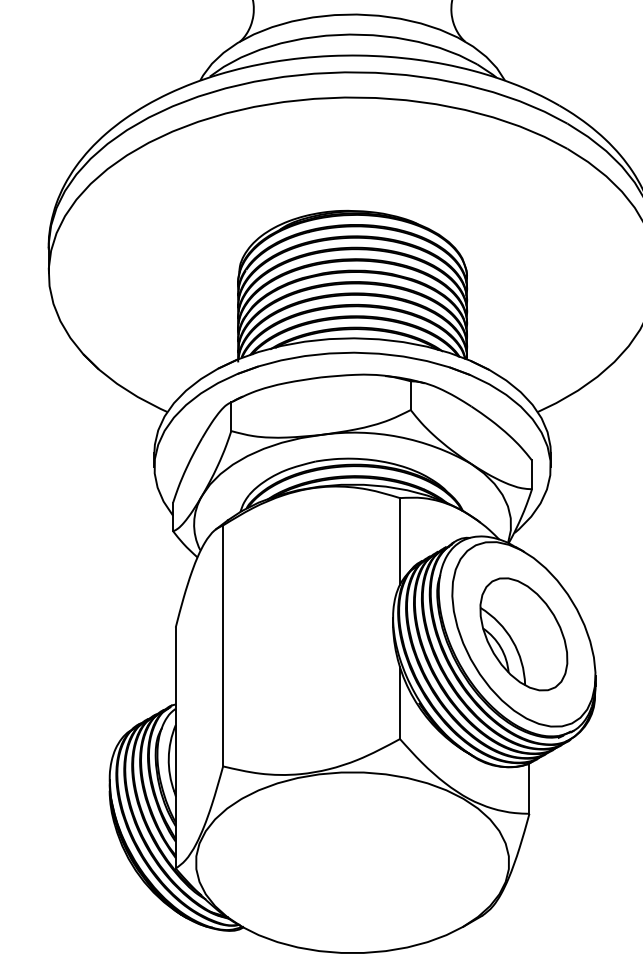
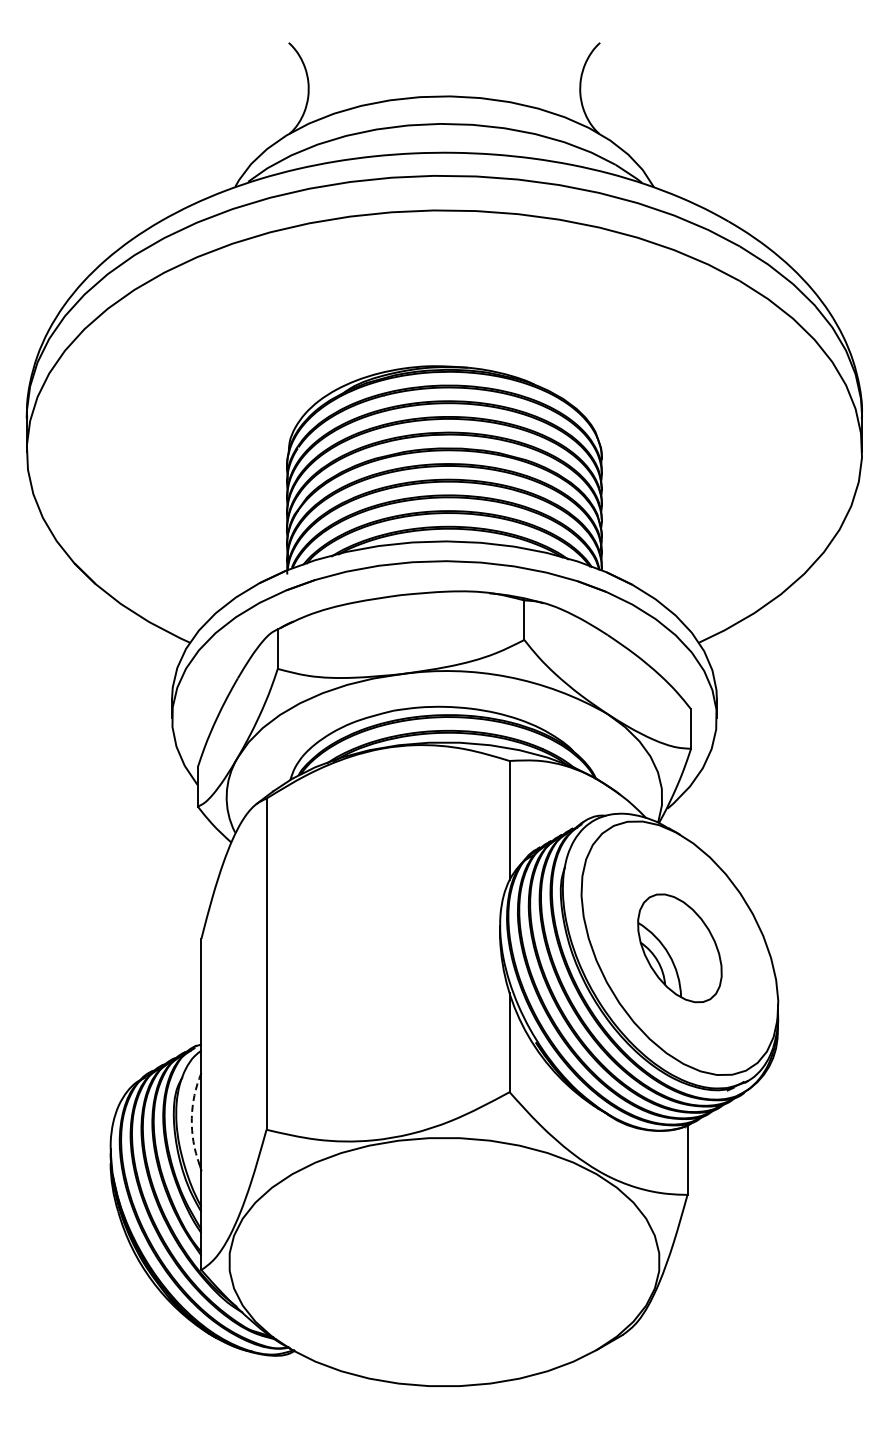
part: (523, 634) -> (679, 948), size x0.7
arc: (168, 758) -> (191, 1118), solid -> dashed

